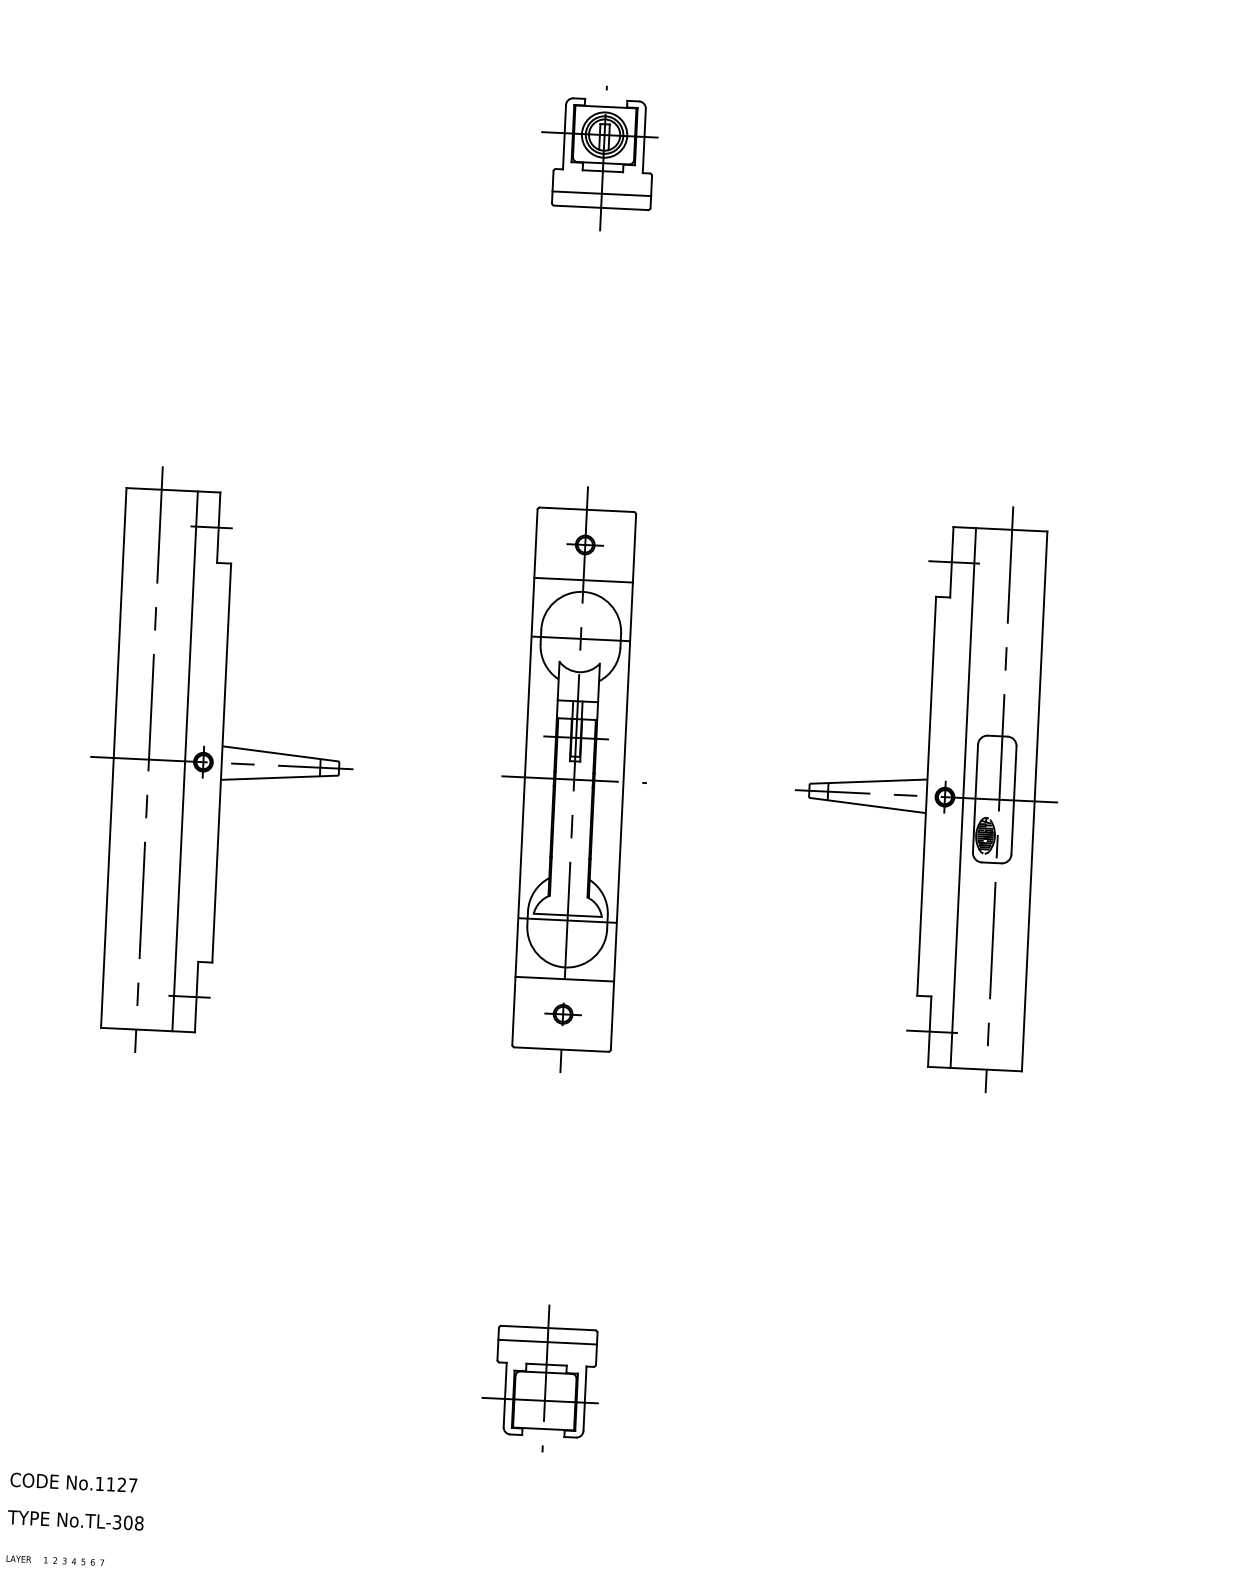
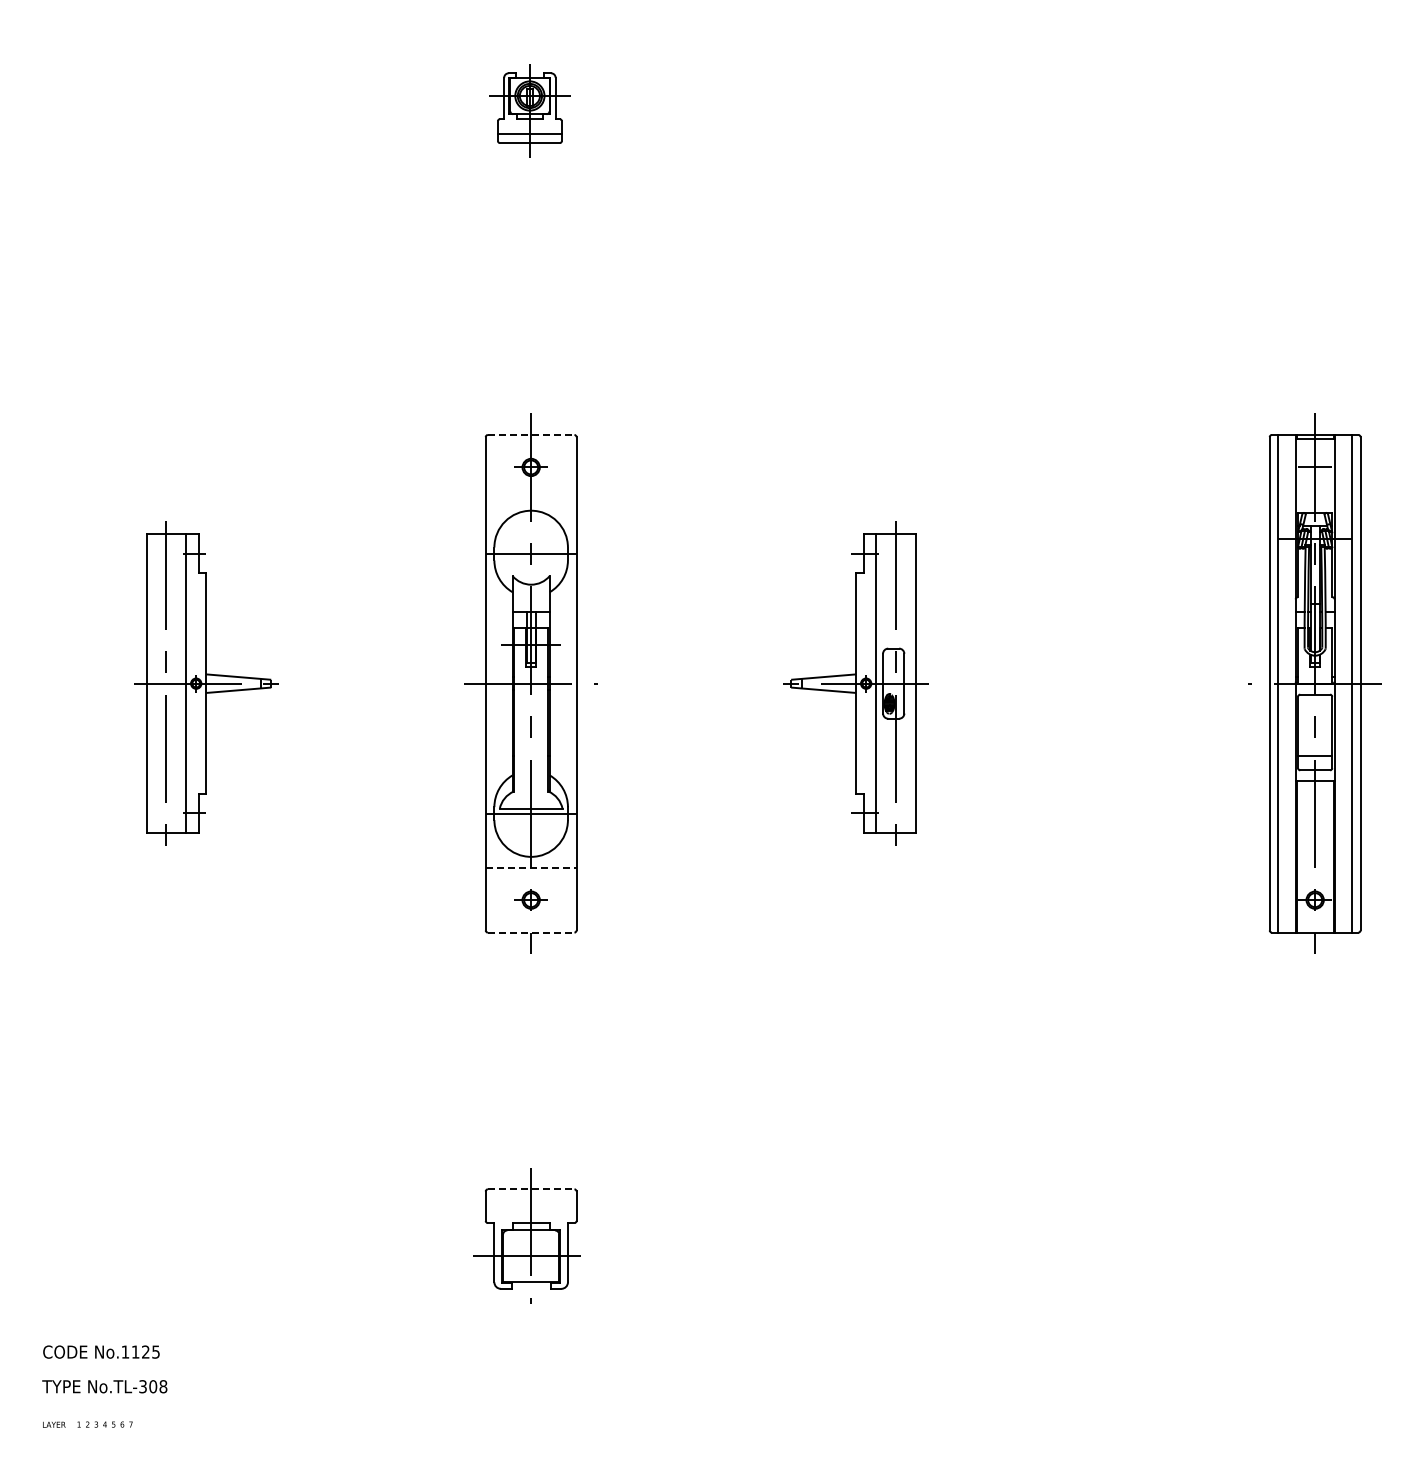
part: (598, 157) -> (526, 110), size x0.7
line: (587, 510) -> (531, 435), solid -> dashed
line: (582, 579) -> (530, 499), removed
part: (222, 762) -> (206, 683), size x0.6
part: (926, 795) -> (855, 683), size x0.6
line: (565, 978) -> (531, 867), solid -> dashed
line: (561, 1049) -> (531, 932), solid -> dashed
line: (548, 1328) -> (531, 1189), solid -> dashed
line: (546, 1342) -> (530, 1202), removed
text: (132, 1484) -> (155, 1351), No.1127 -> No.1125

